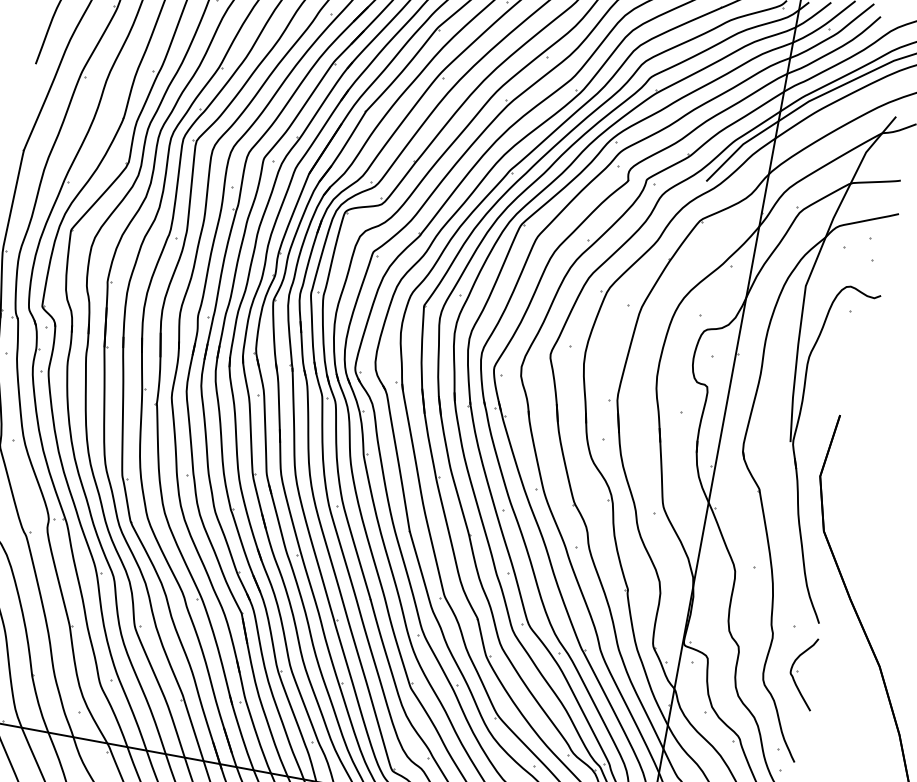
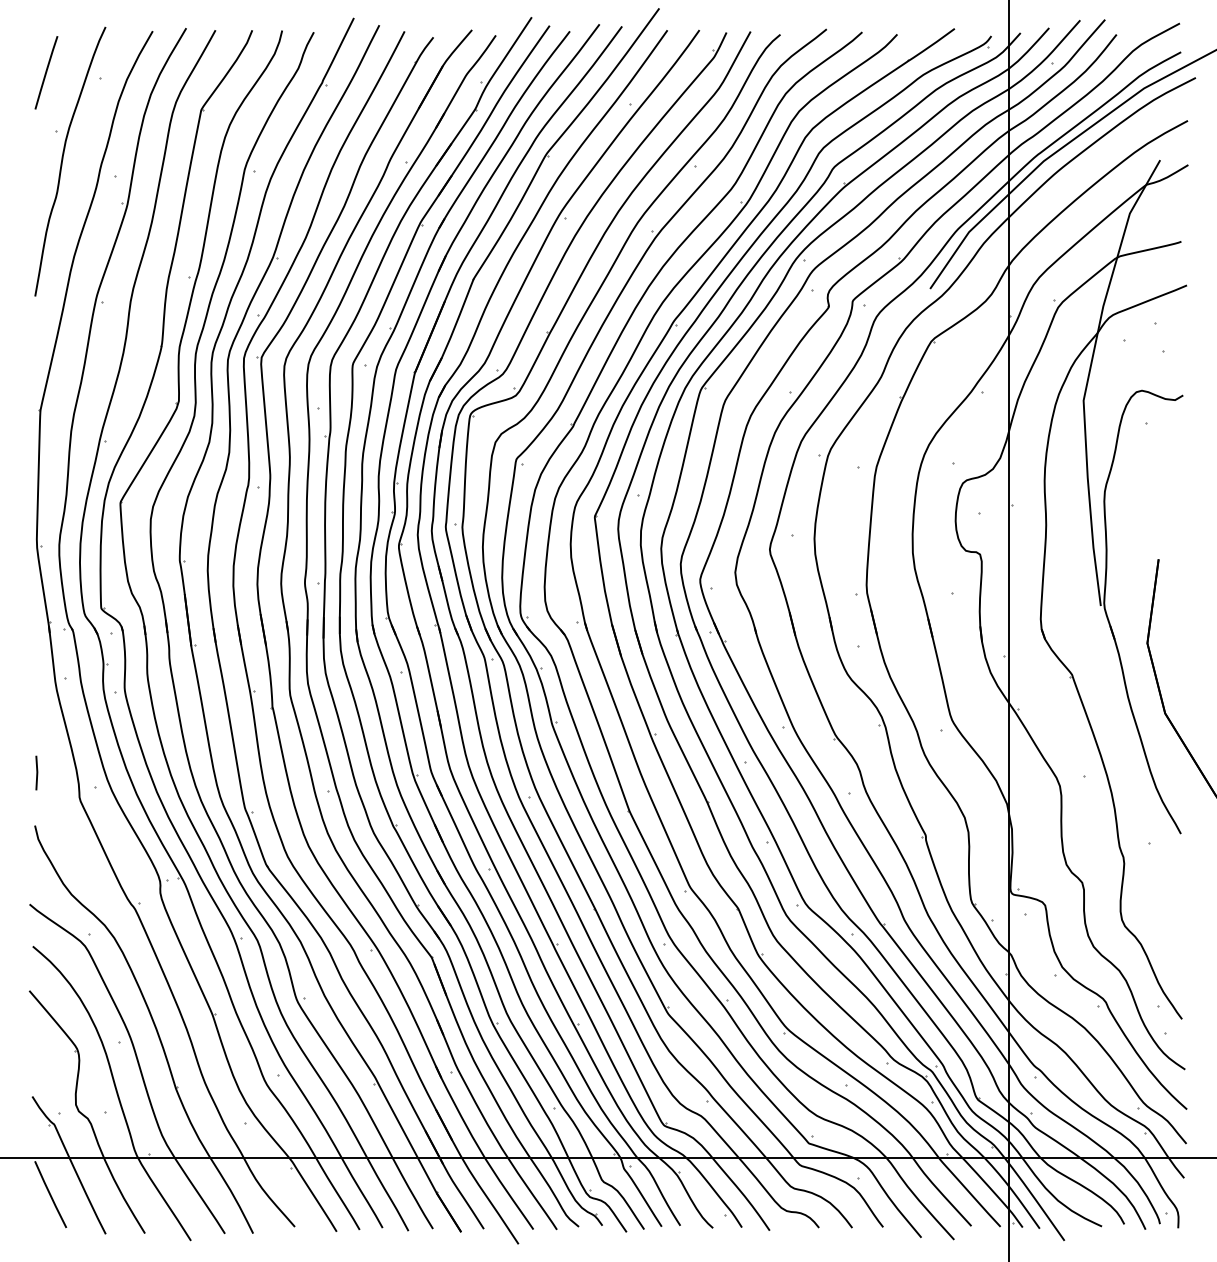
part: (798, 672) -> (1165, 901), removed

